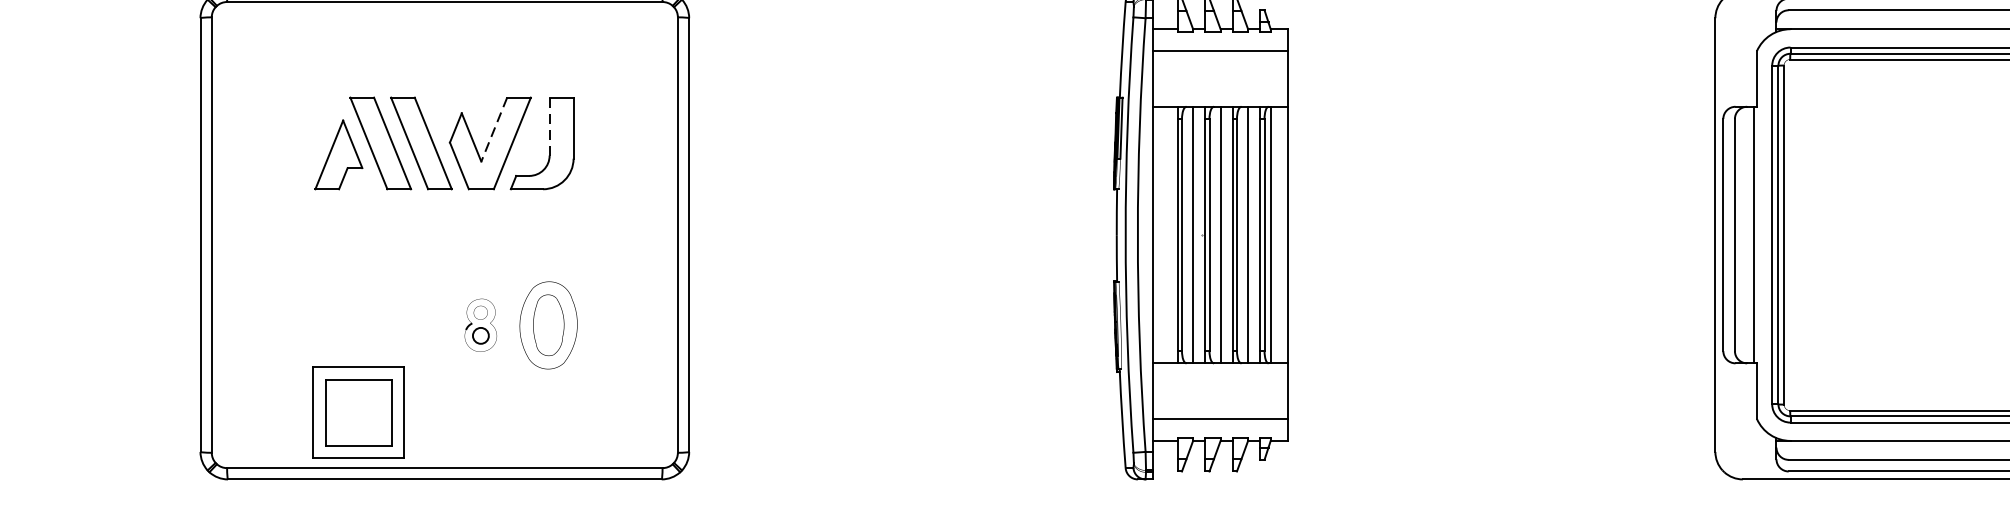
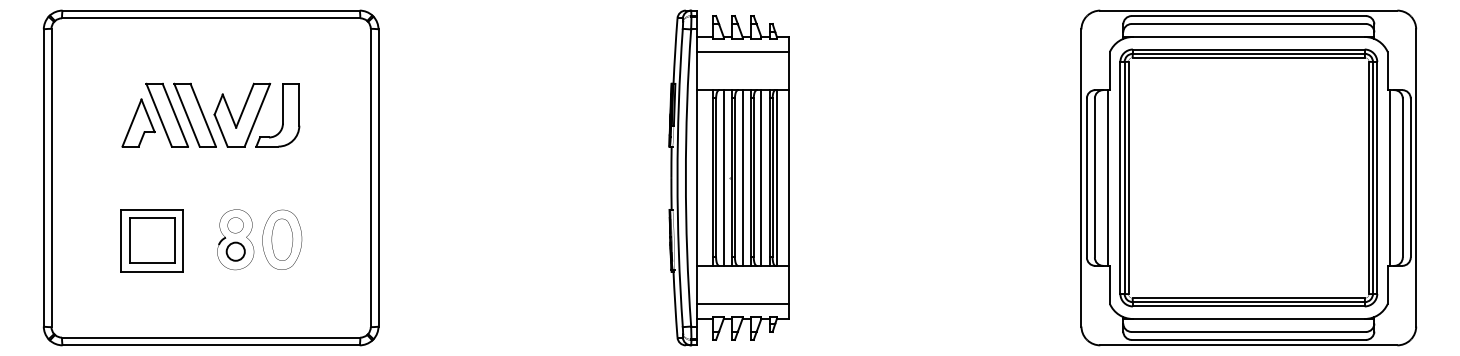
line: (548, 126) -> (282, 103), dashed -> solid
line: (494, 129) -> (245, 105), dashed -> solid
part: (480, 324) -> (235, 239), size x1.67
part: (357, 412) -> (151, 240), moved

